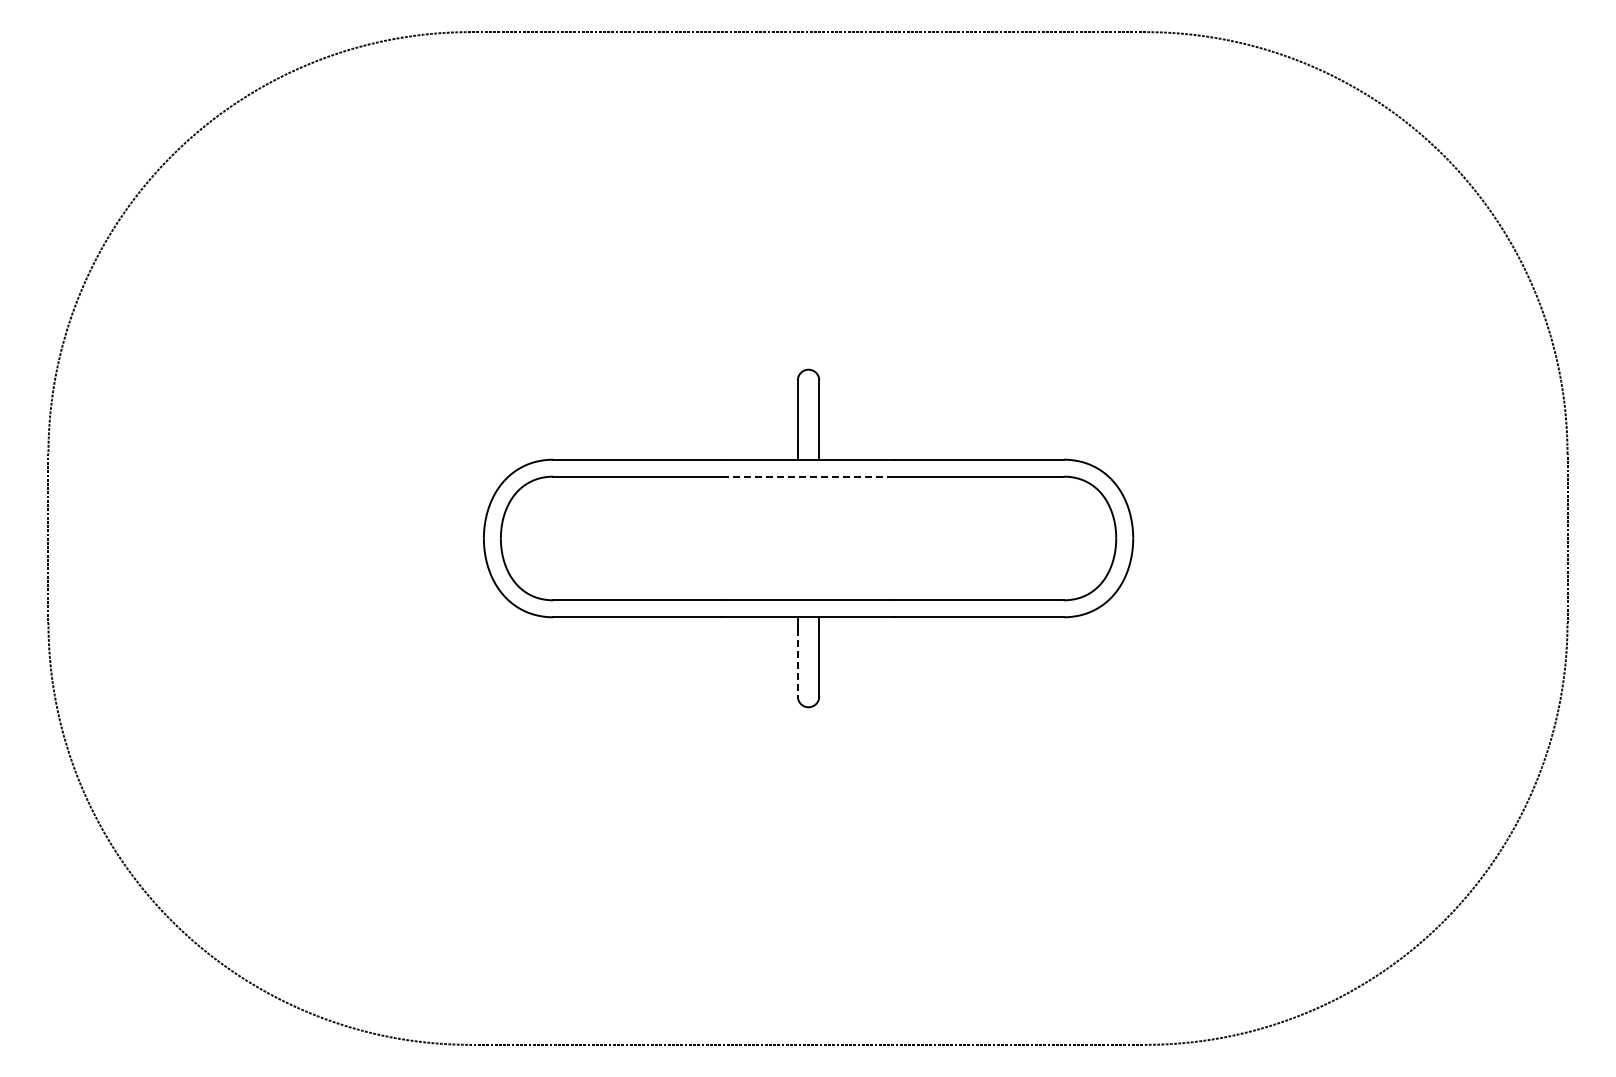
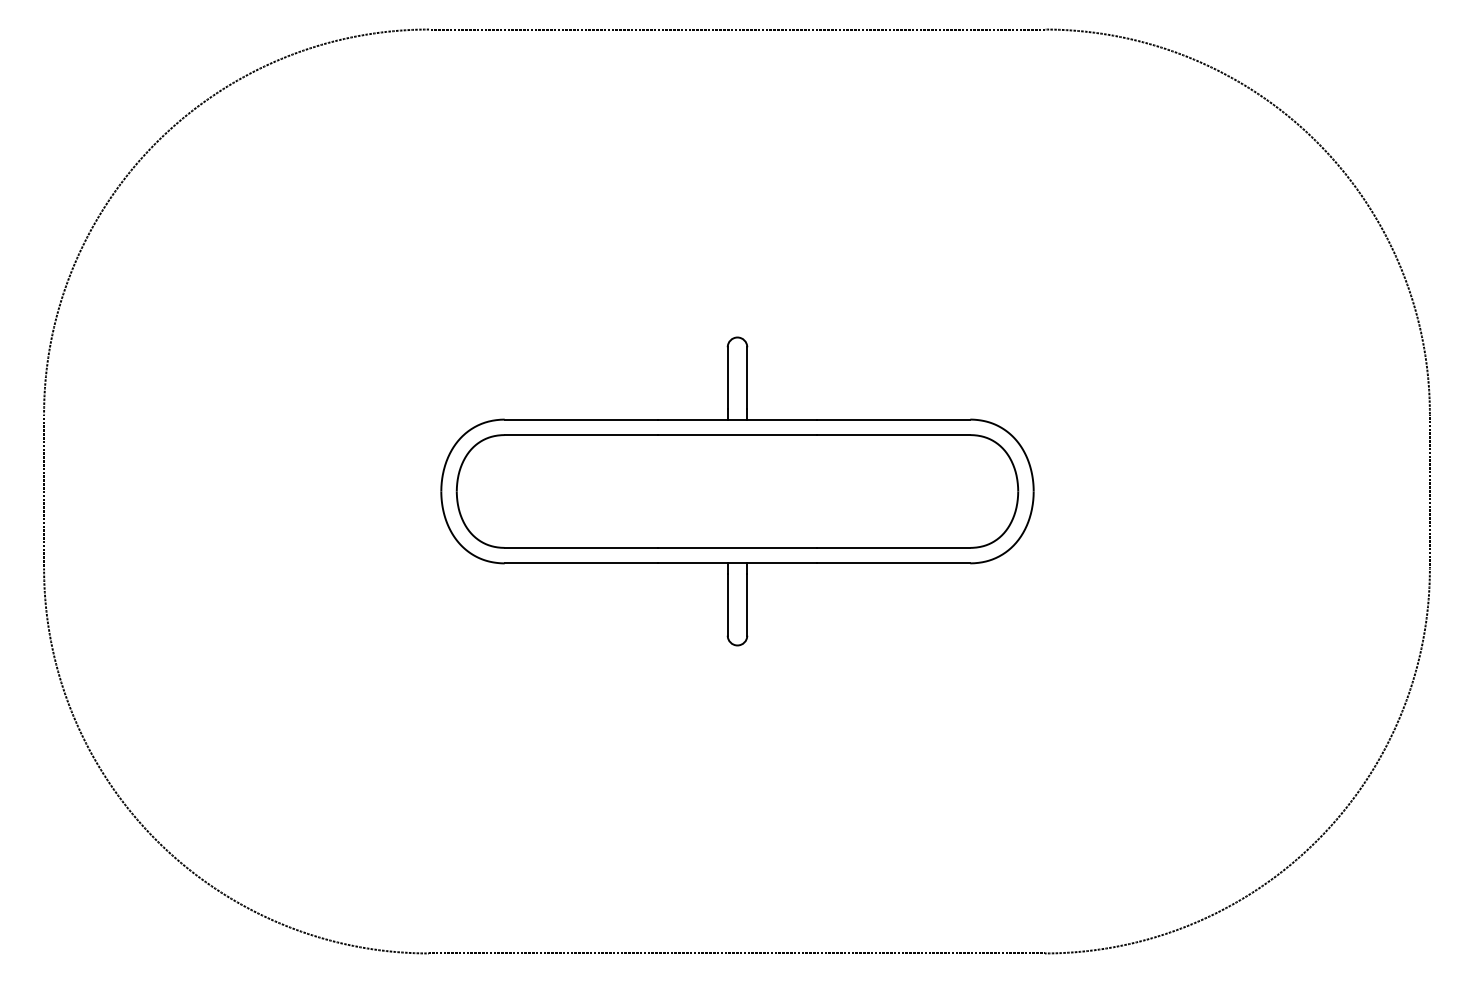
line: (808, 476) -> (737, 434), dashed -> solid
line: (797, 662) -> (727, 604), dashed -> solid

